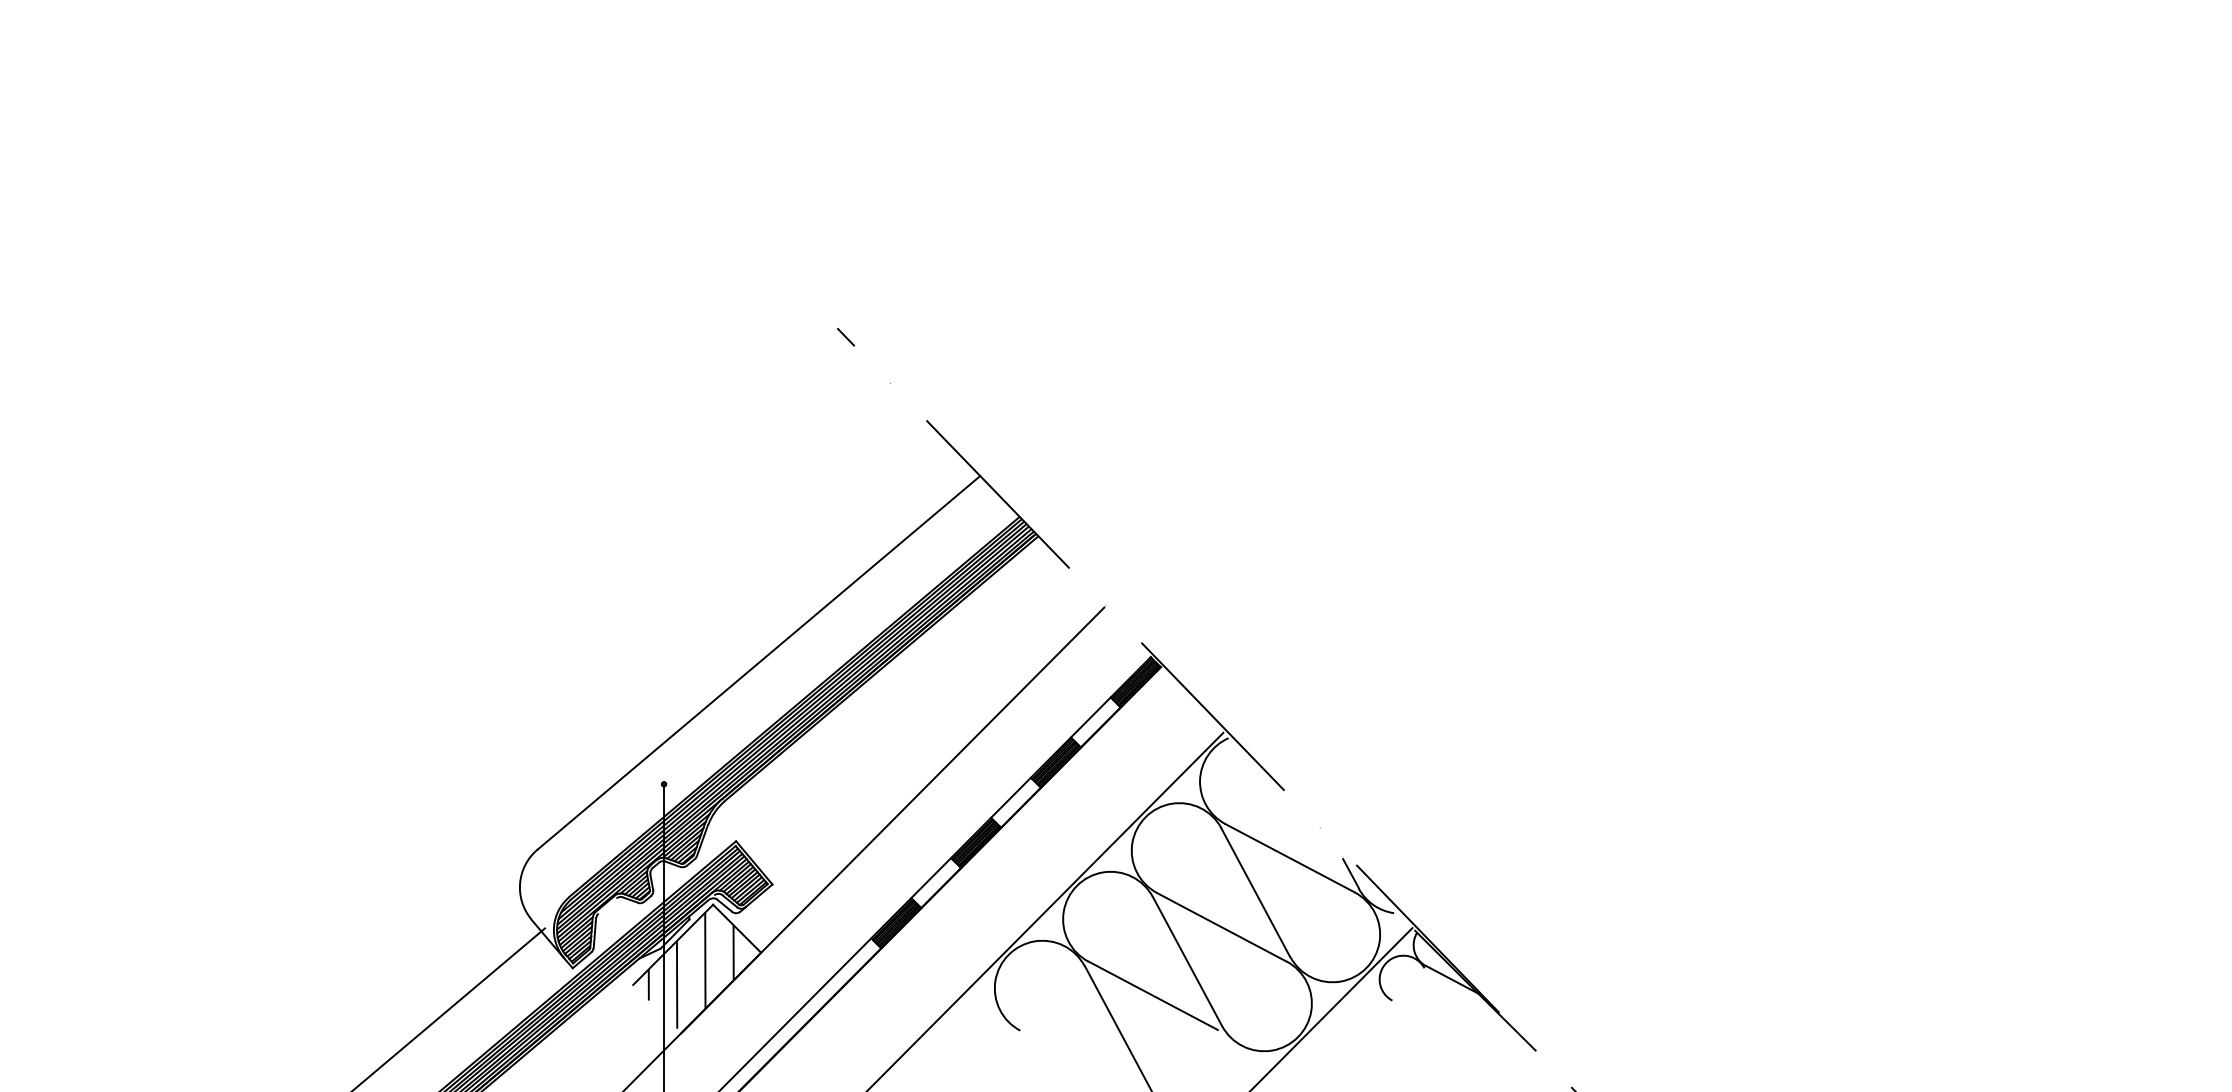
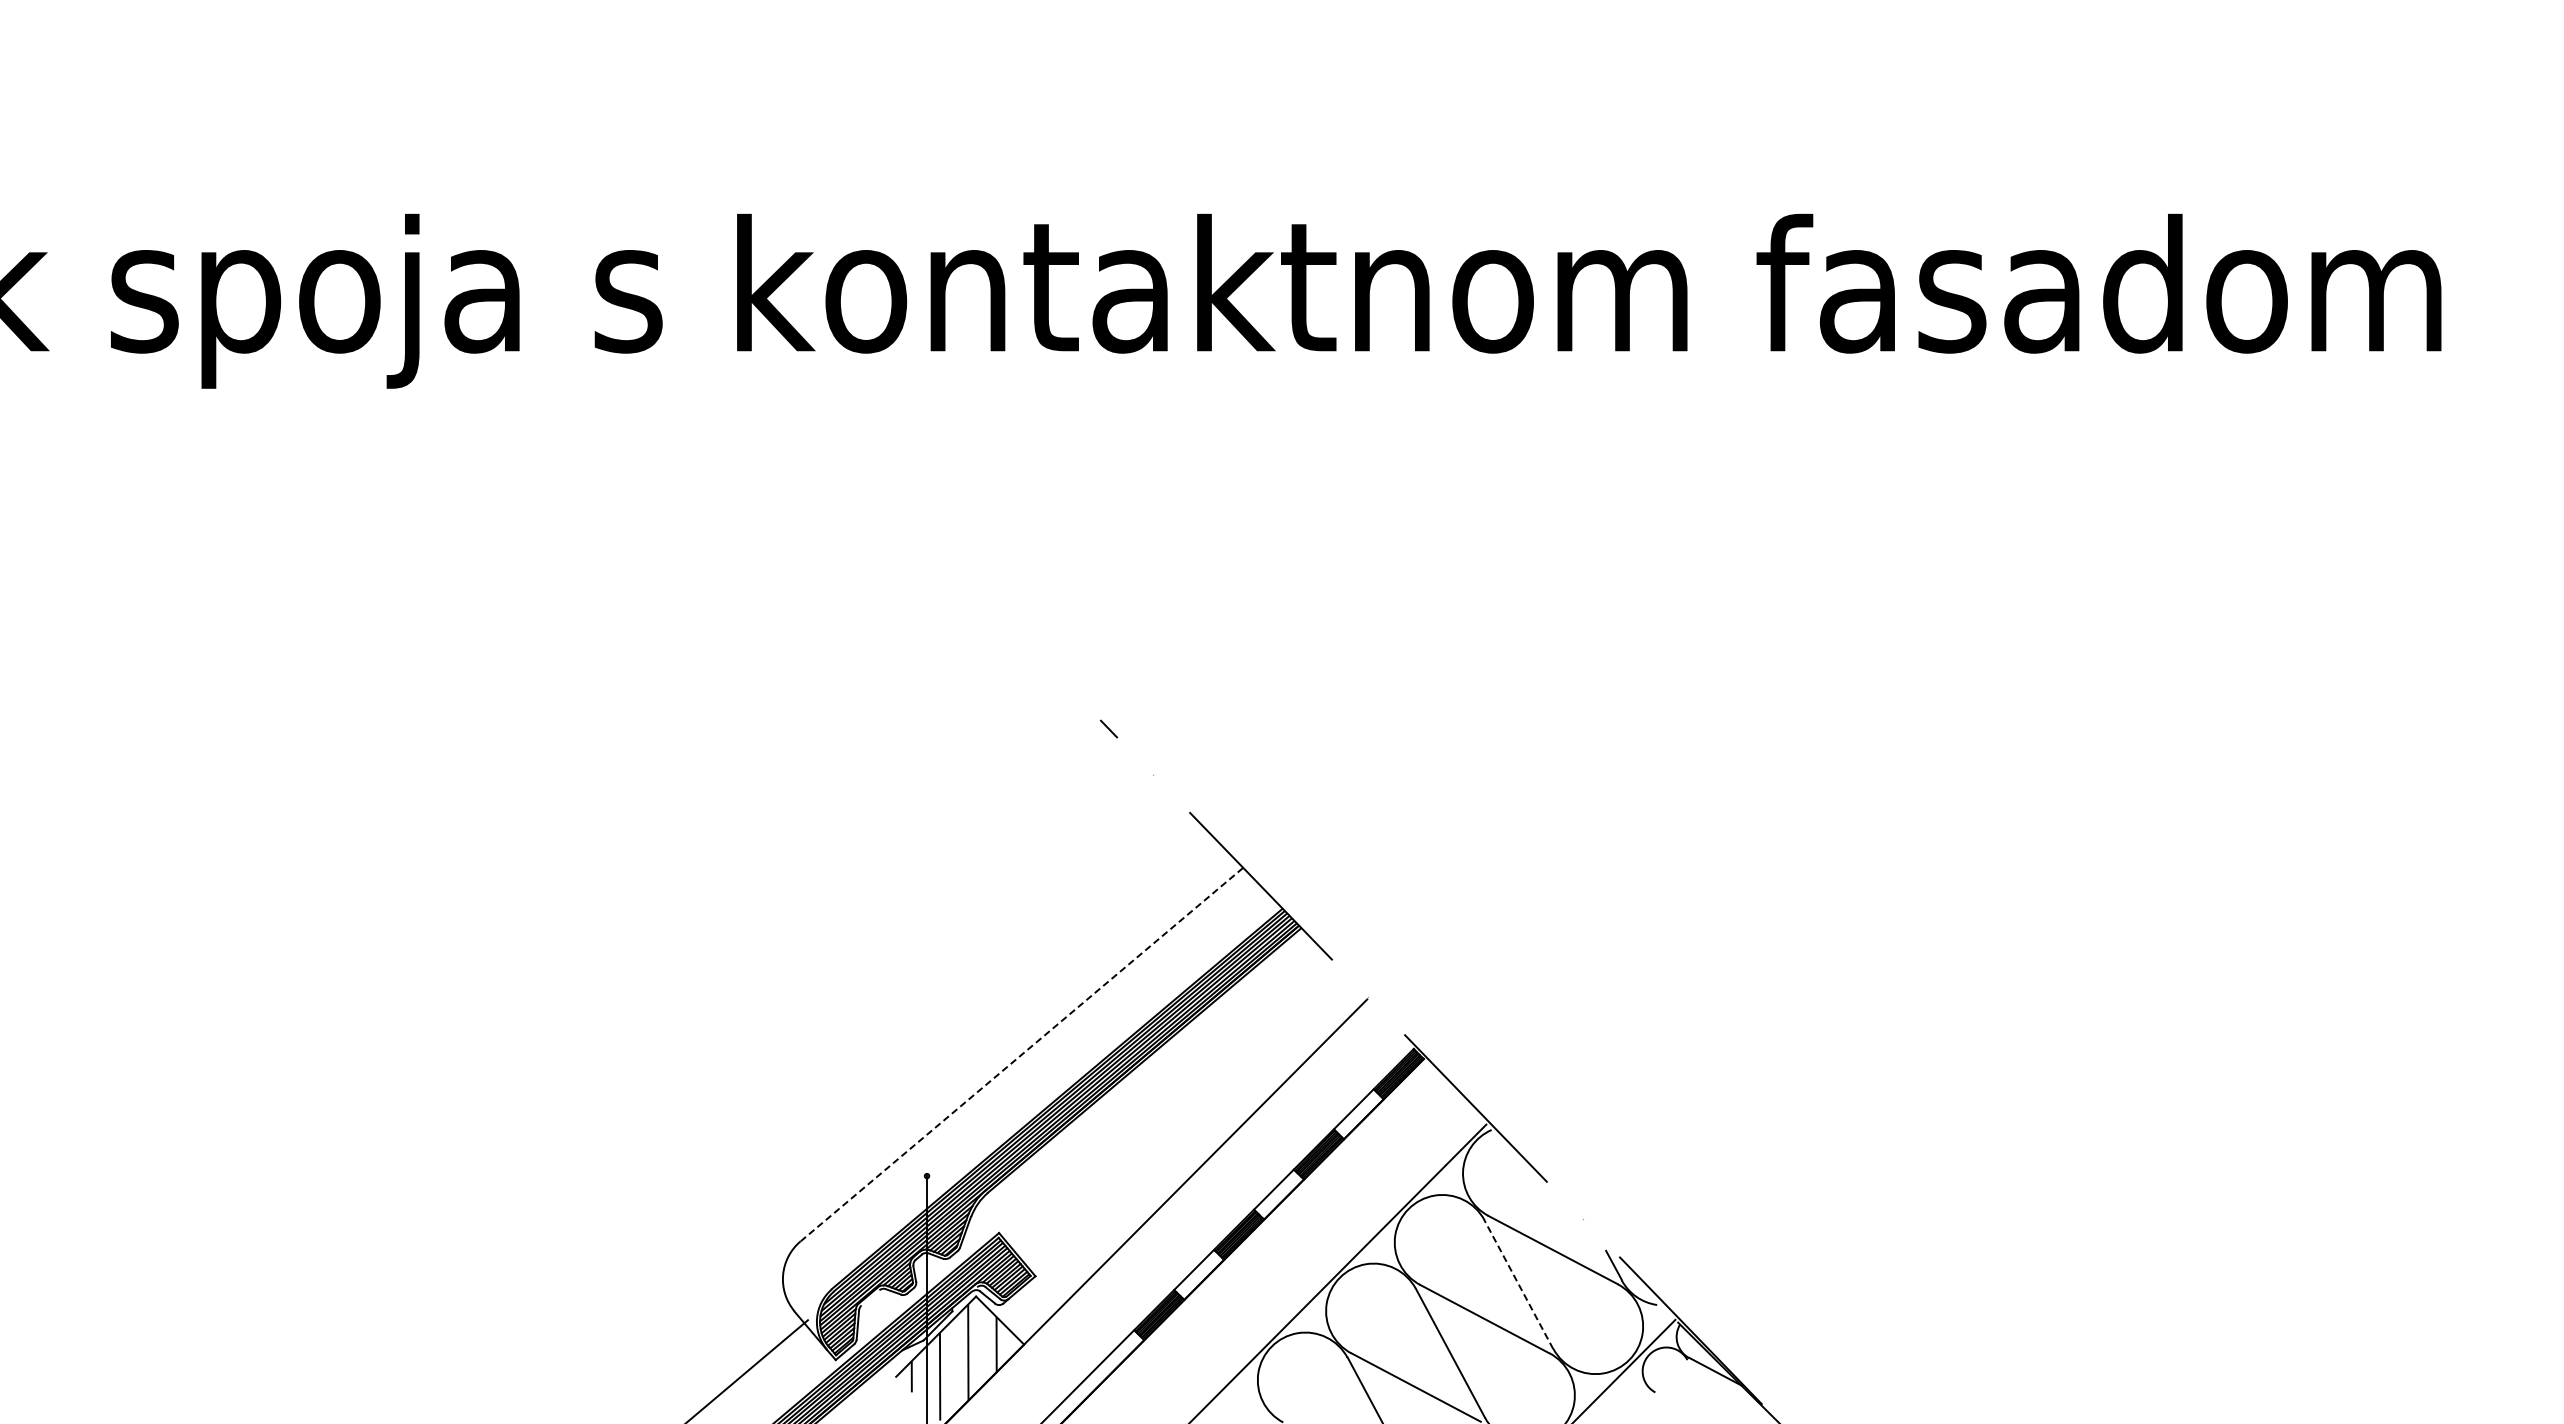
line: (758, 662) -> (1021, 1054), solid -> dashed
line: (1255, 892) -> (1518, 1284), solid -> dashed

